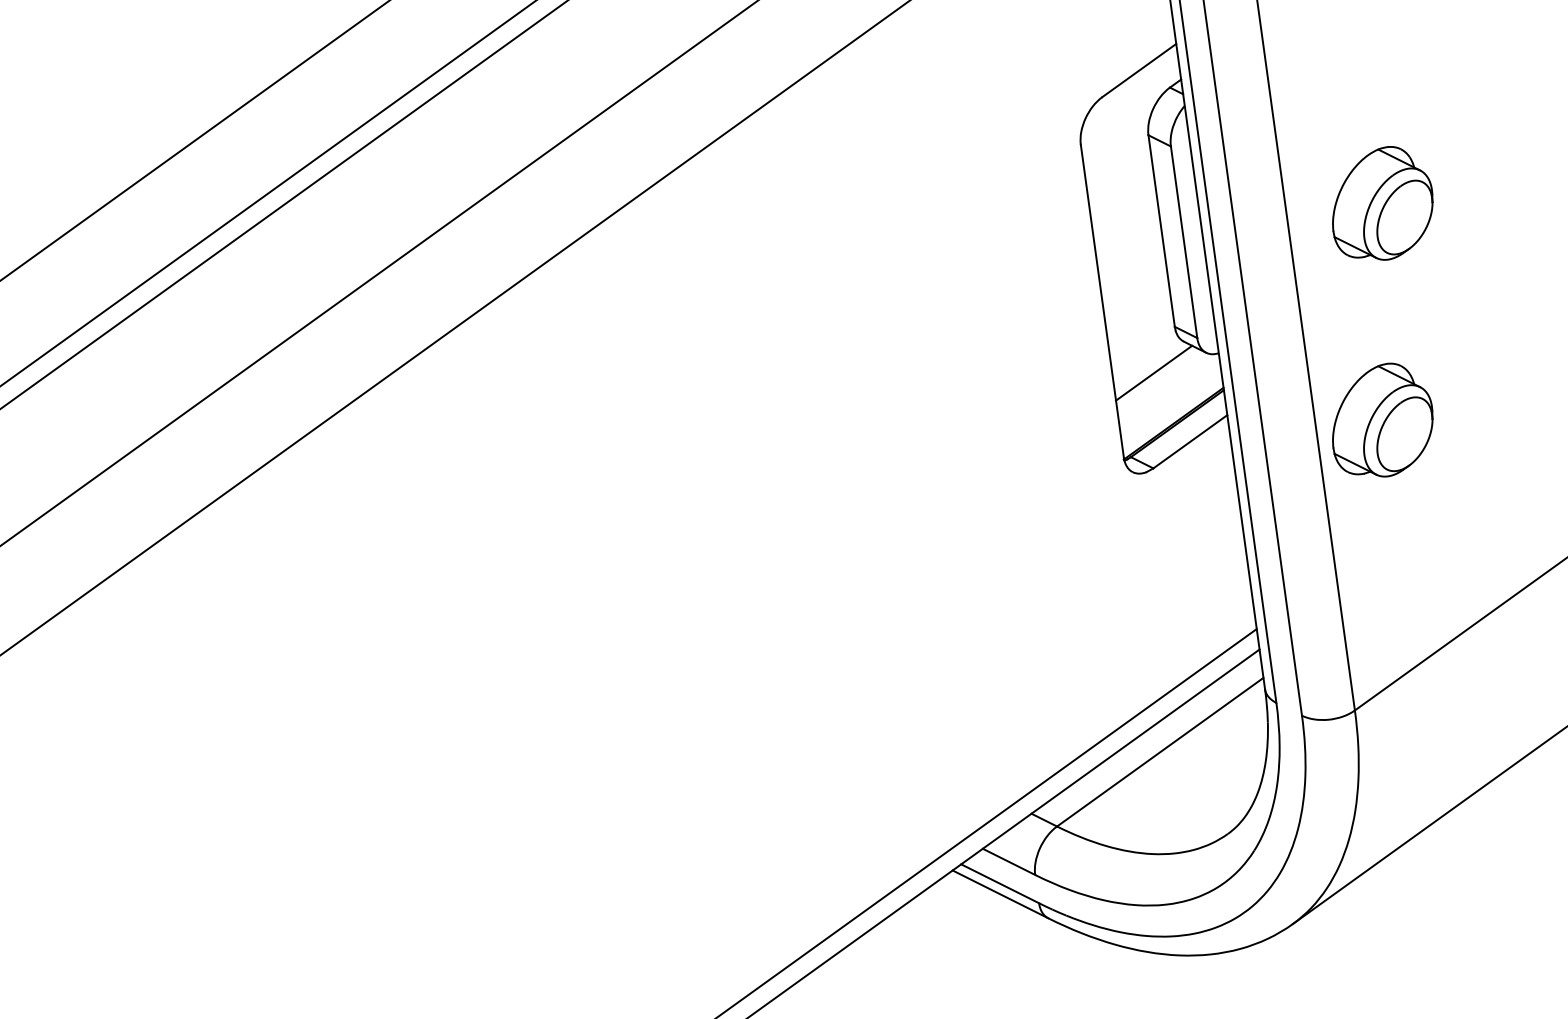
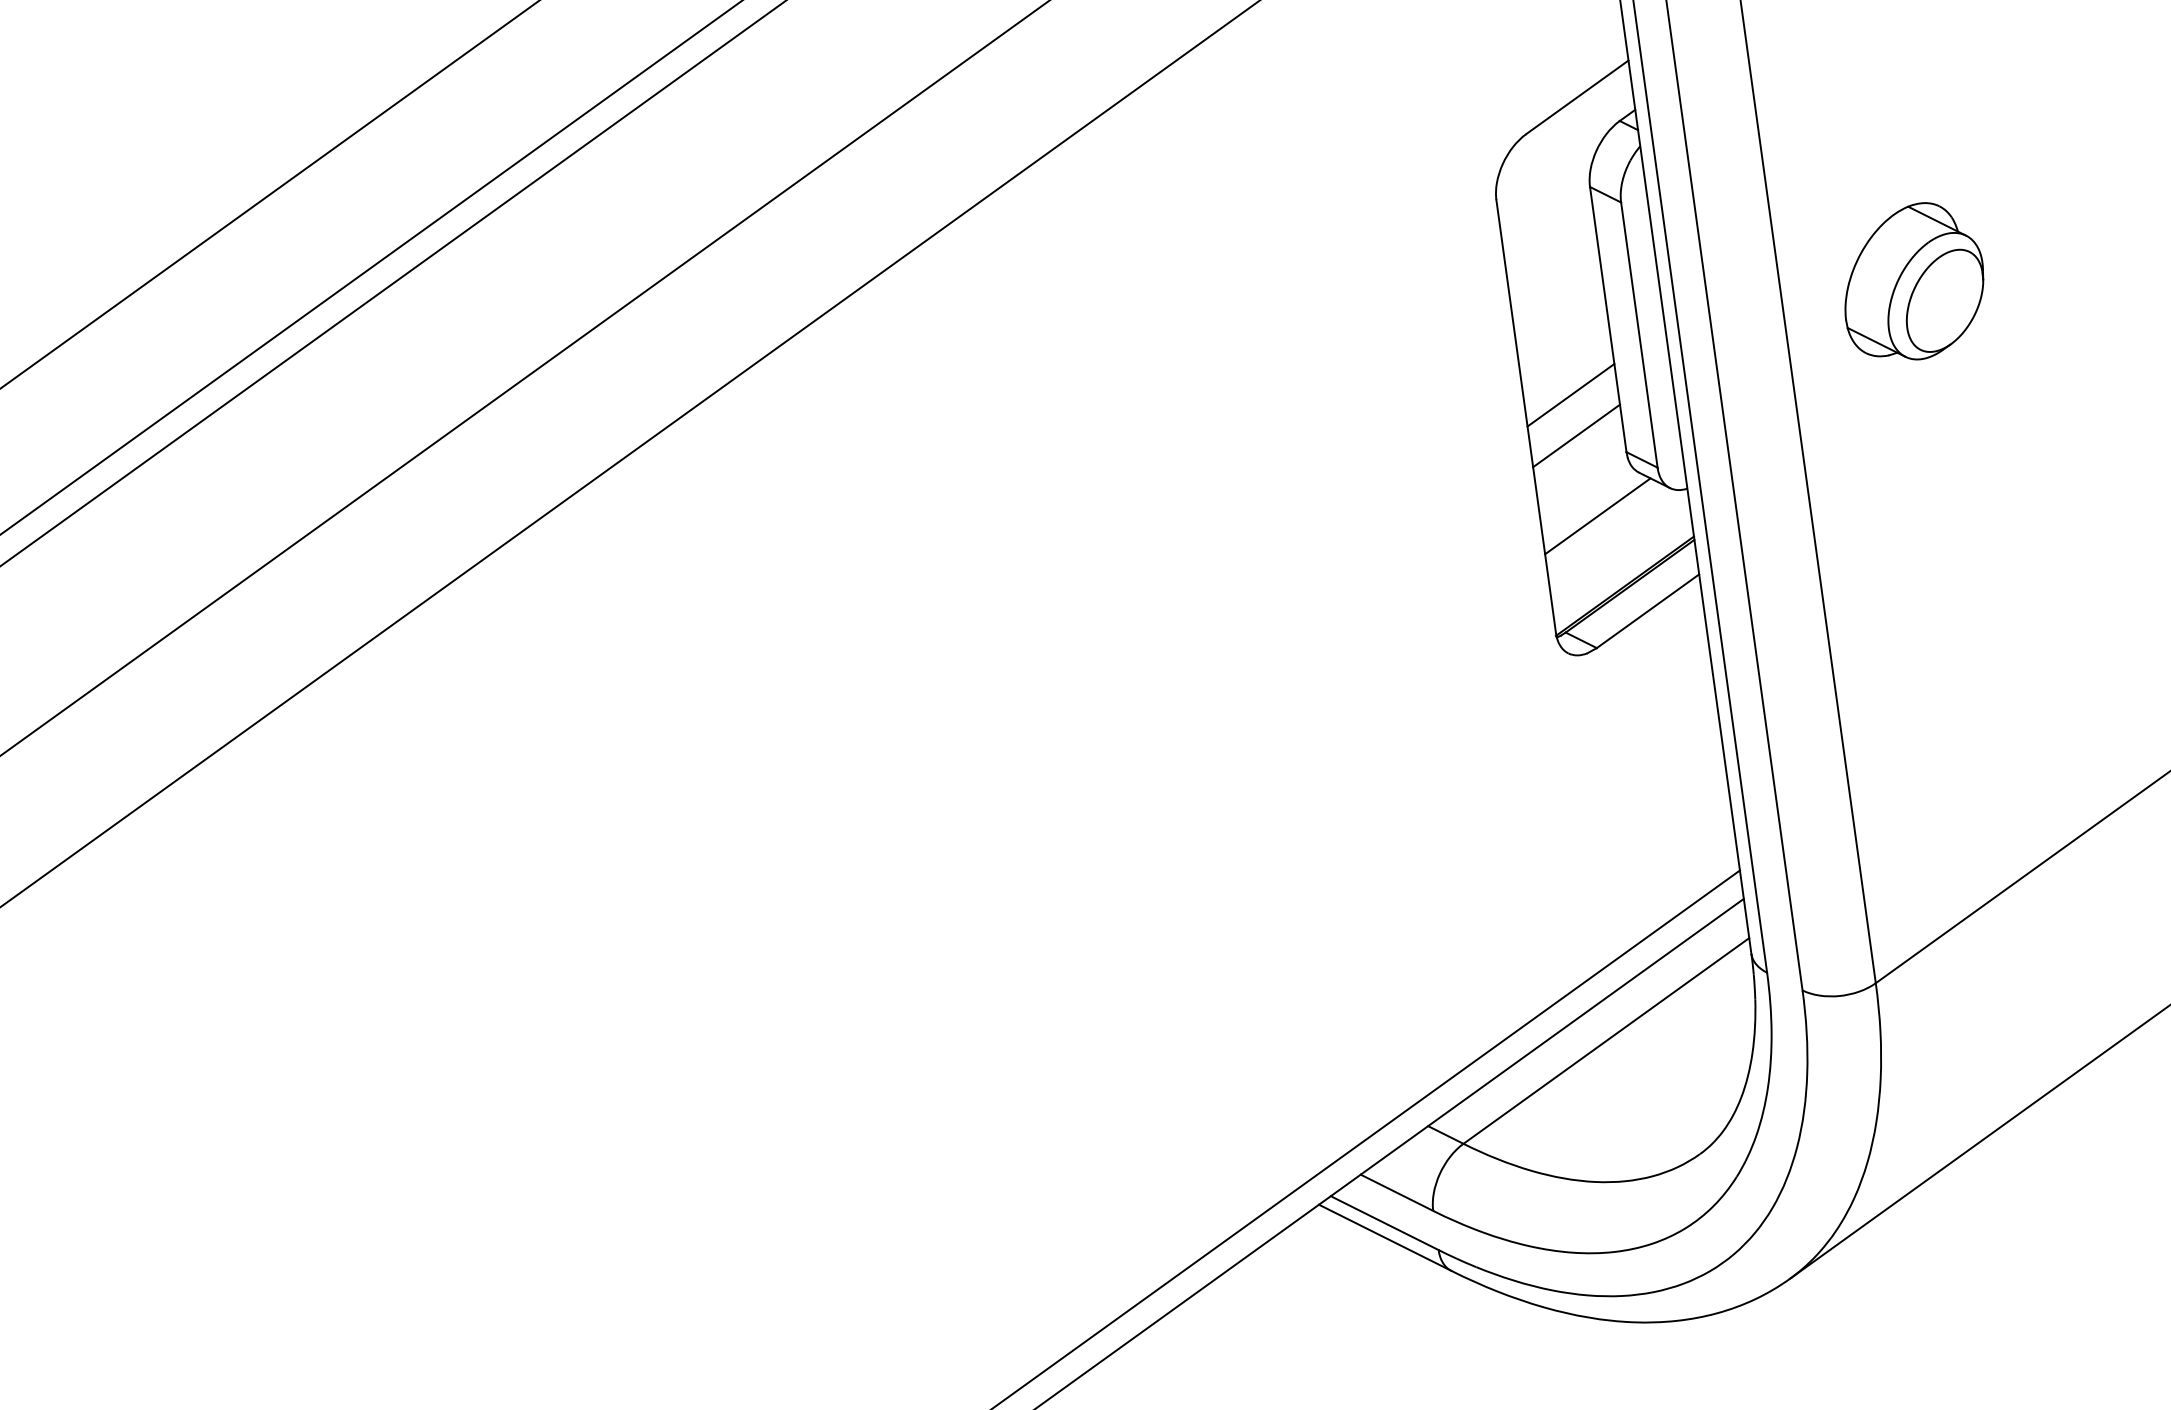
line: (1134, 285) -> (1570, 394), added
line: (1138, 314) -> (1576, 435), added
part: (1382, 420) -> (1914, 581), removed

